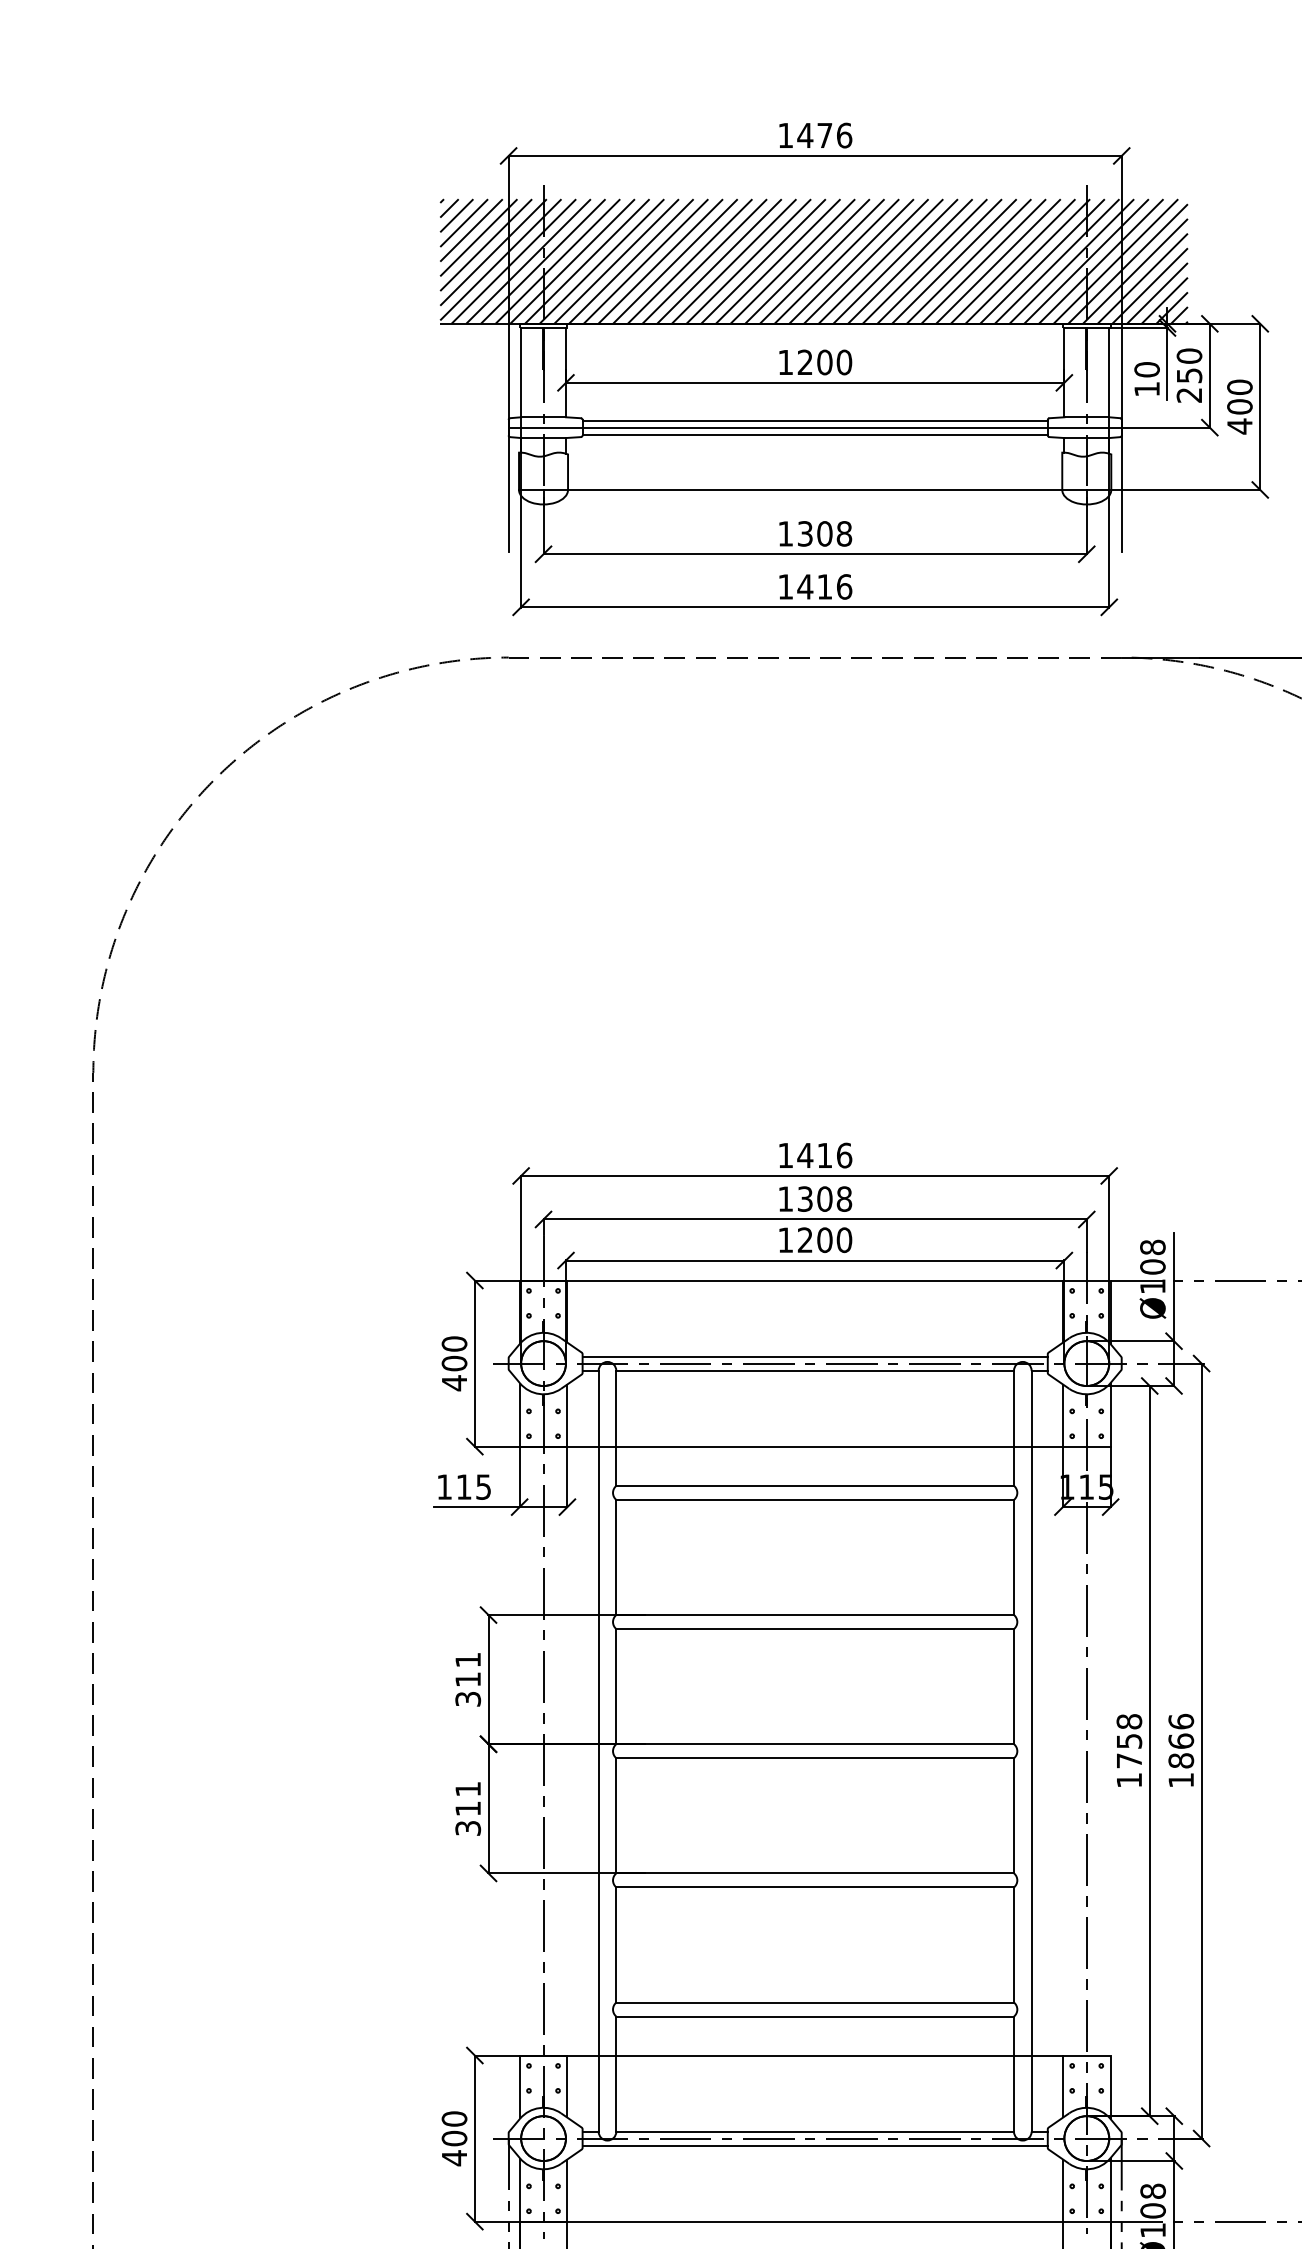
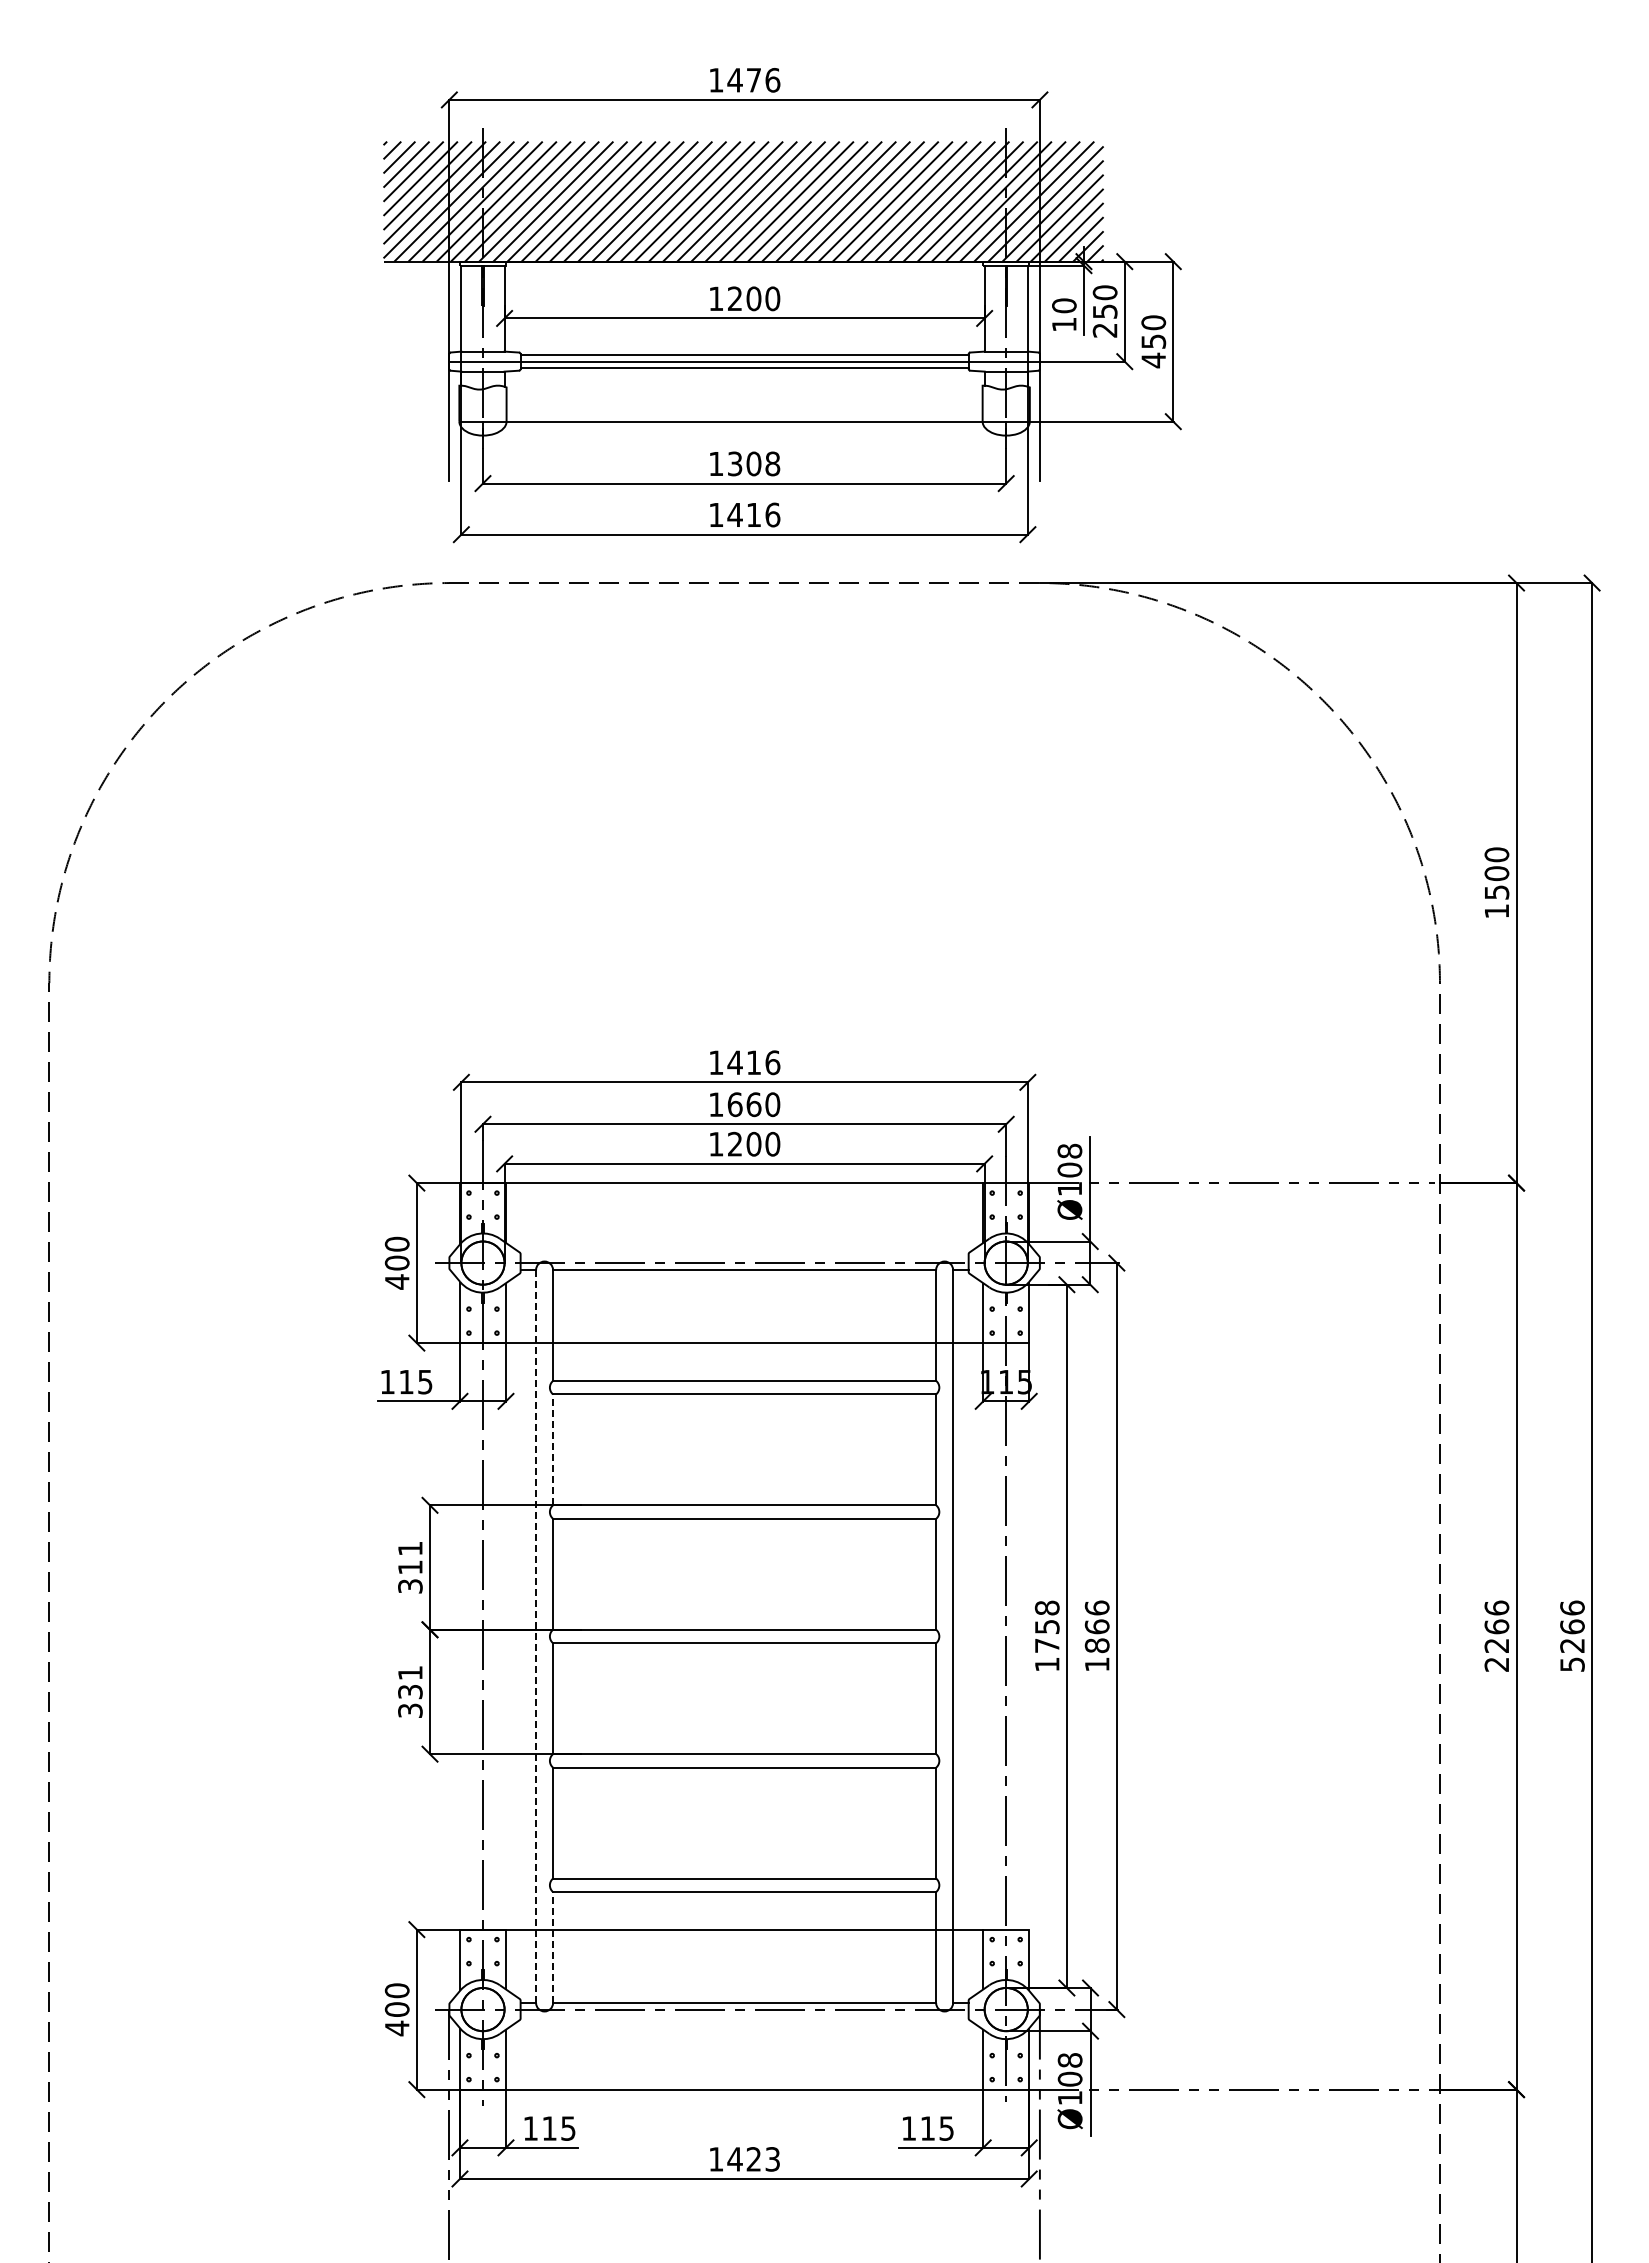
text: (1239, 406) -> (1153, 341), 400 -> 450
text: (824, 1198) -> (753, 1104), 1308 -> 1660
line: (815, 1356) -> (744, 1256), removed
line: (616, 1557) -> (553, 1449), solid -> dashed
line: (599, 1751) -> (536, 1636), solid -> dashed
text: (468, 1809) -> (410, 1692), 311 -> 331
line: (616, 2074) -> (553, 1947), solid -> dashed
line: (815, 2145) -> (744, 2016), removed

